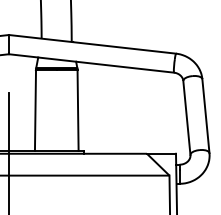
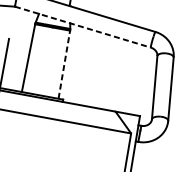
line: (91, 63) -> (82, 27), solid -> dashed
line: (78, 110) -> (64, 64), solid -> dashed

